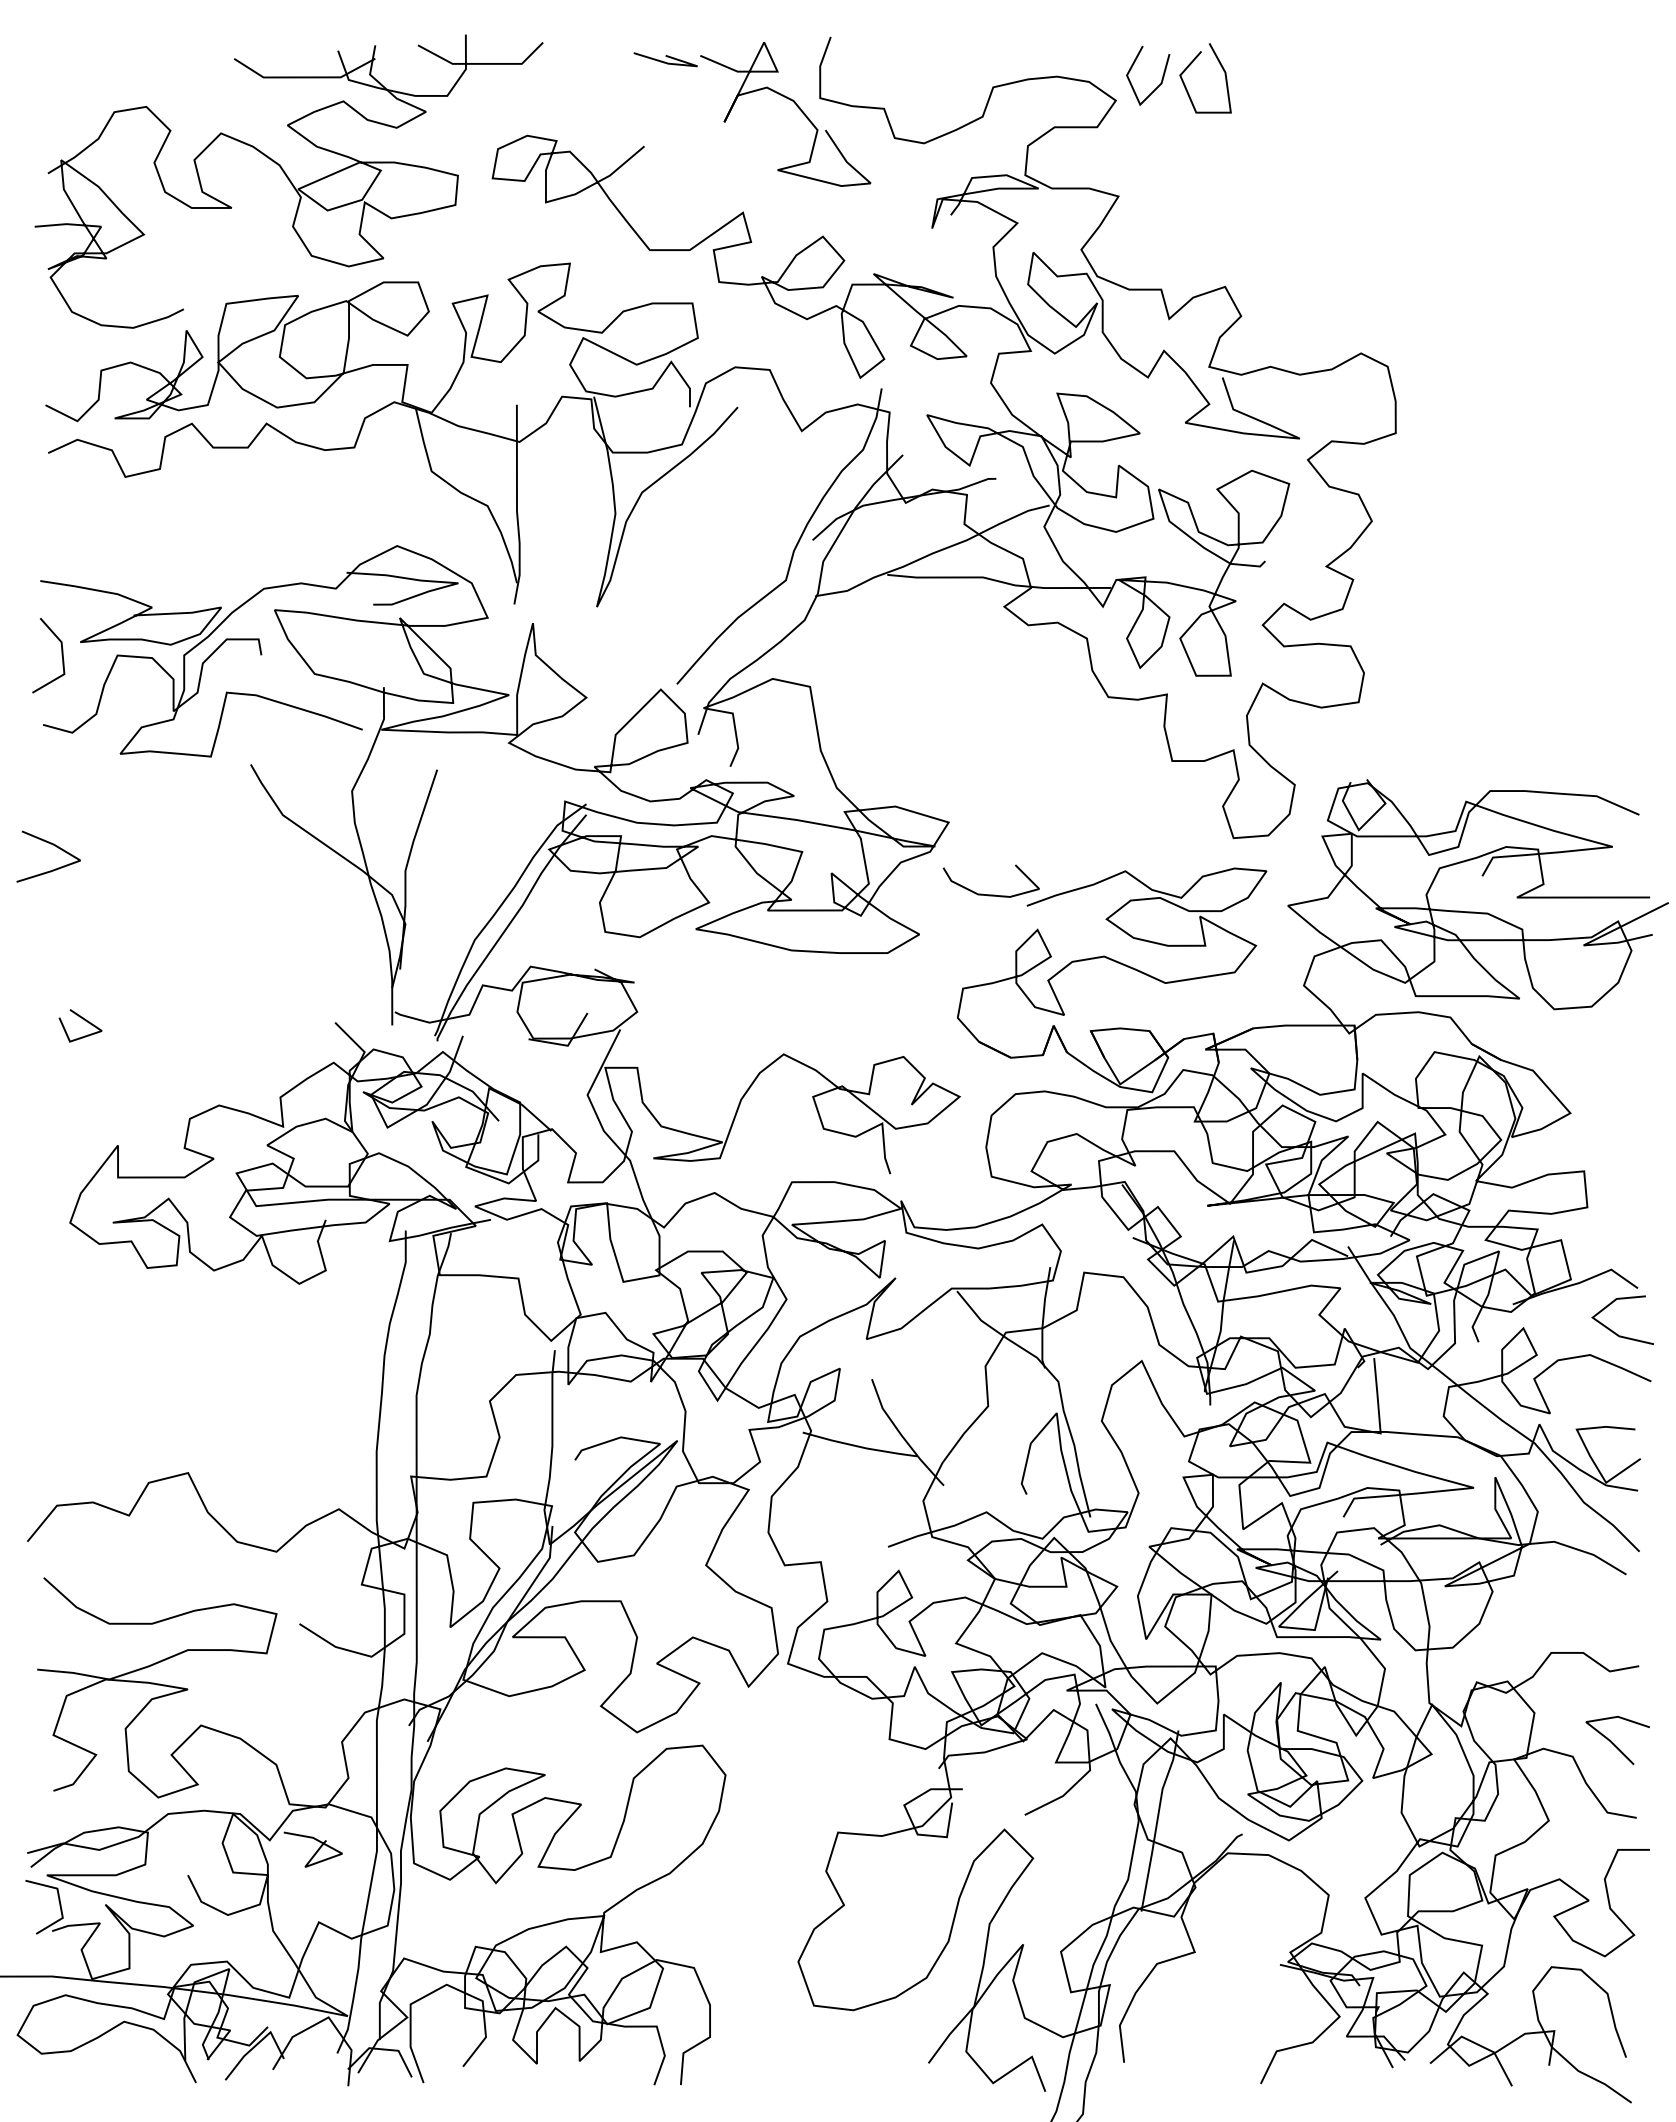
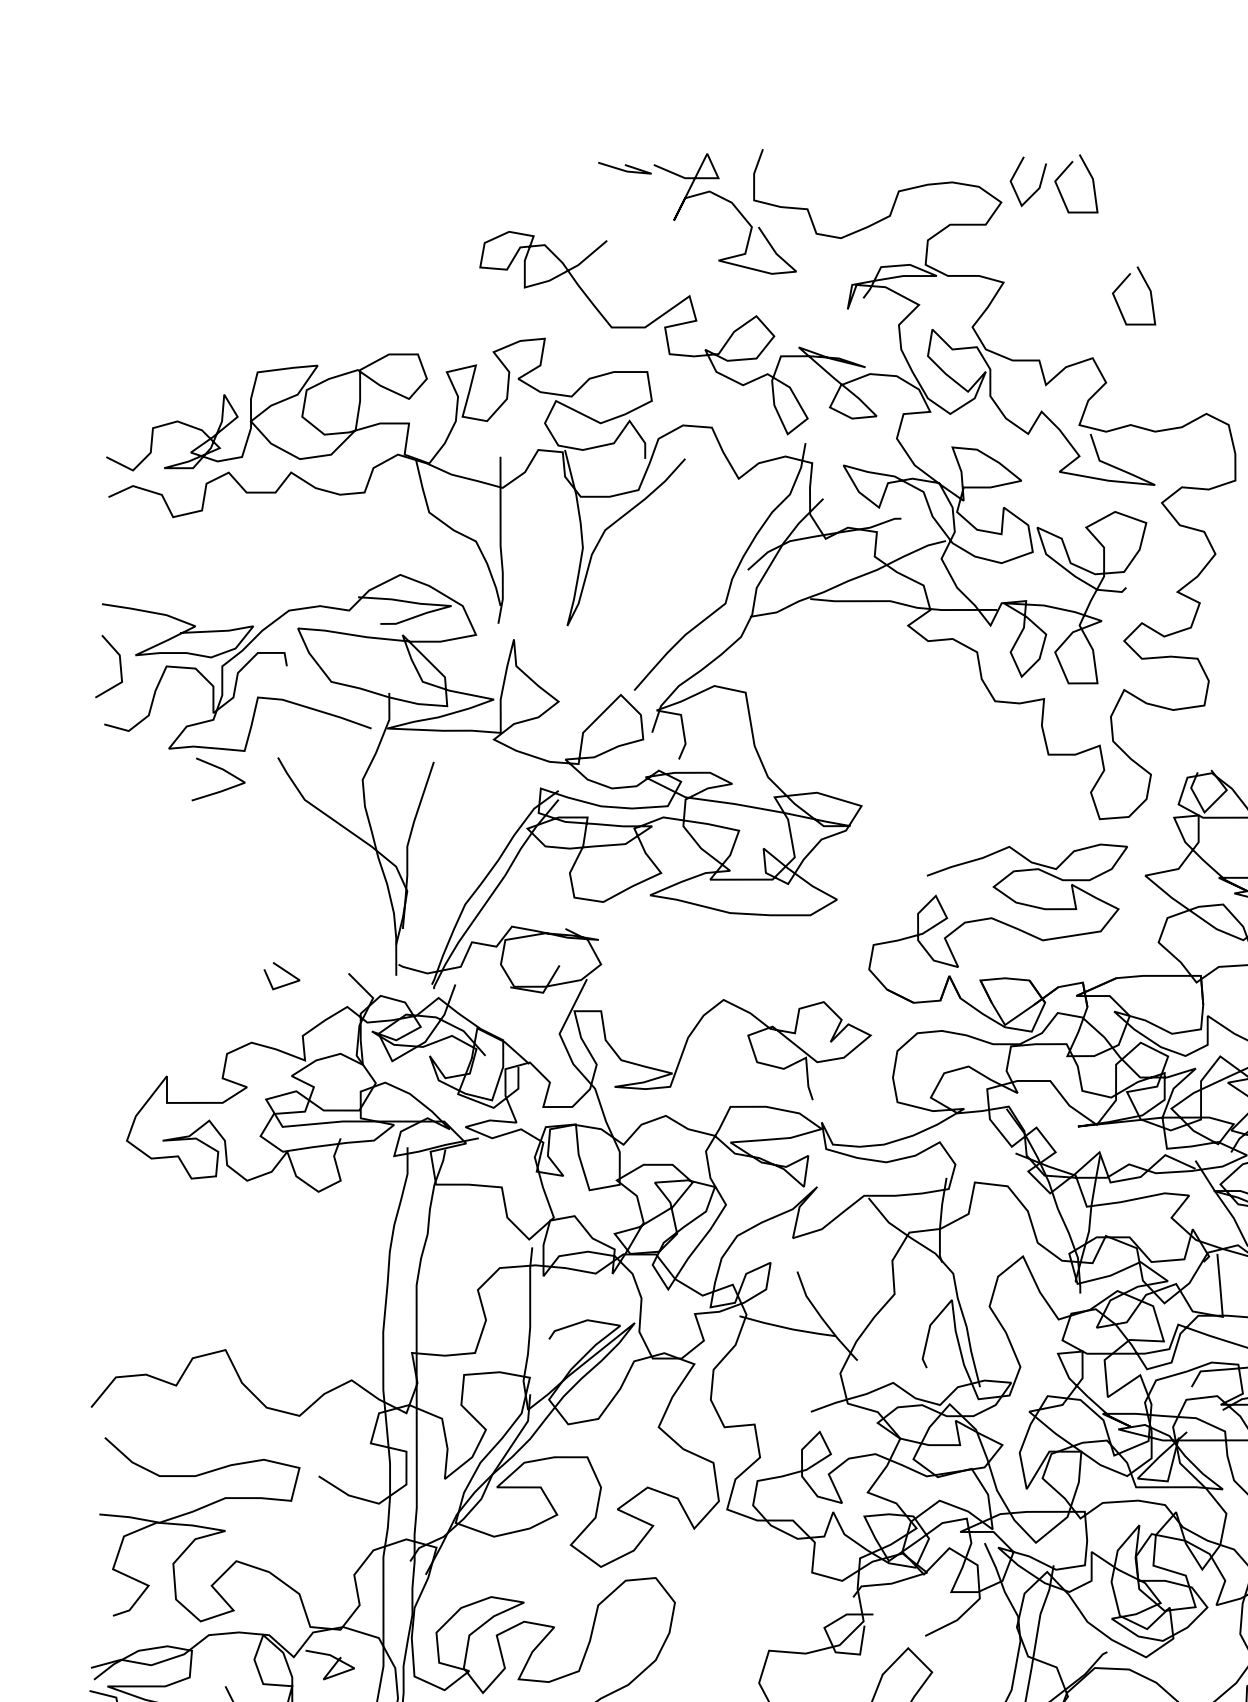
part: (288, 181) -> (309, 270), removed
curve: (1291, 203) -> (1148, 288), added
line: (54, 846) -> (223, 770), moved
curve: (990, 894) -> (896, 866), removed
line: (82, 1019) -> (283, 970), moved

